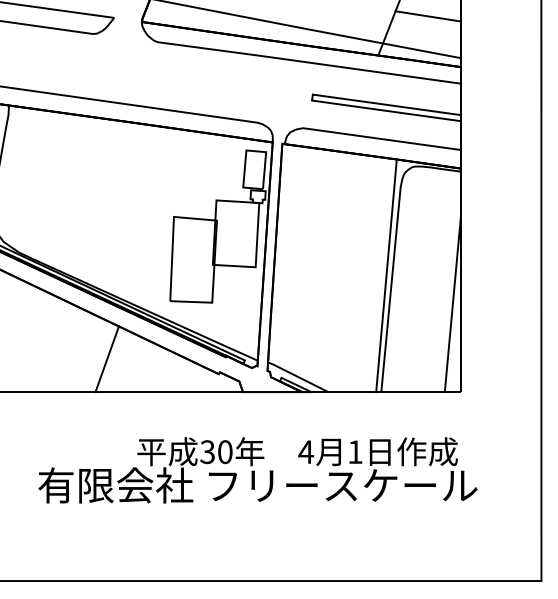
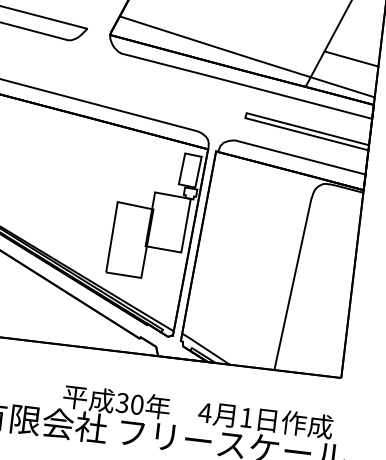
line: (386, 275) -> (290, 272), removed
line: (452, 304) -> (342, 303), removed
line: (106, 359) -> (46, 315), removed

